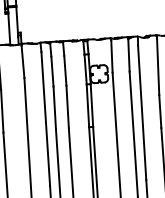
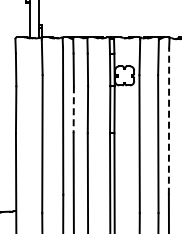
line: (54, 108) -> (73, 110), solid -> dashed
line: (142, 112) -> (169, 120), solid -> dashed

